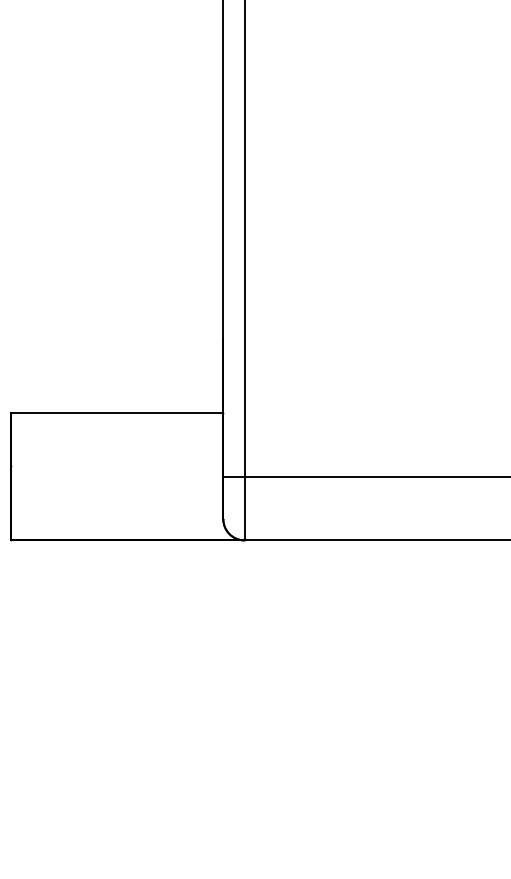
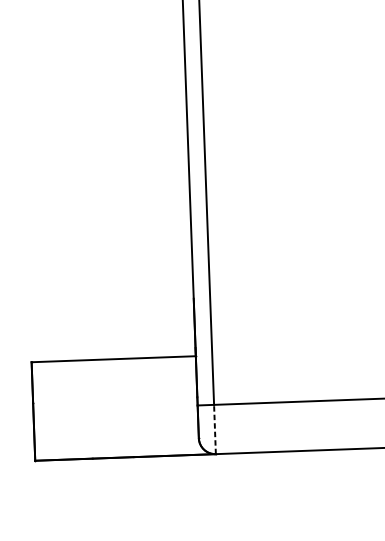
line: (244, 508) -> (214, 429), solid -> dashed

